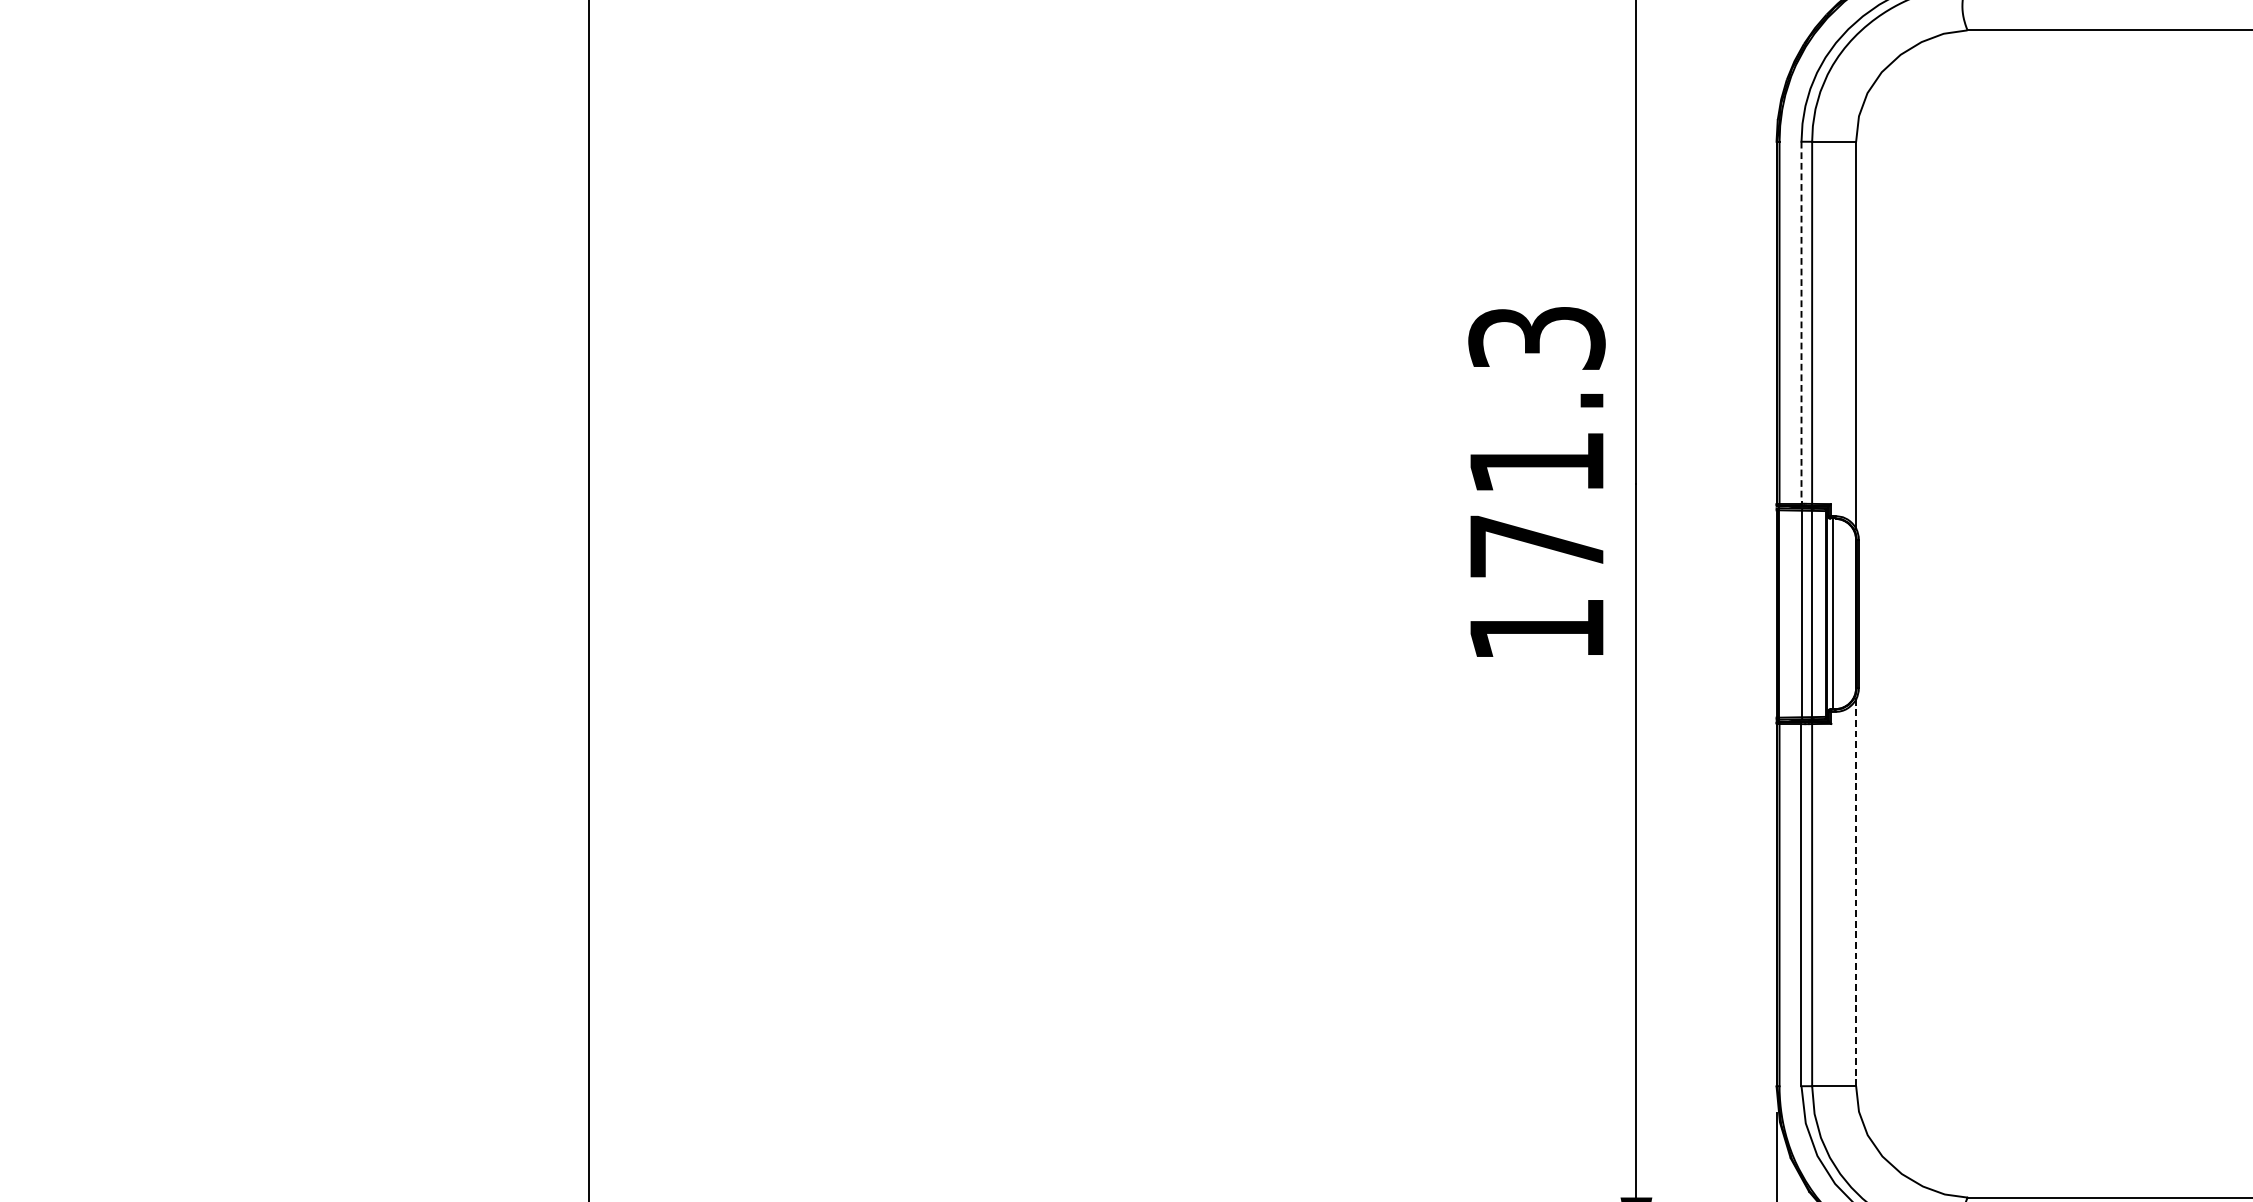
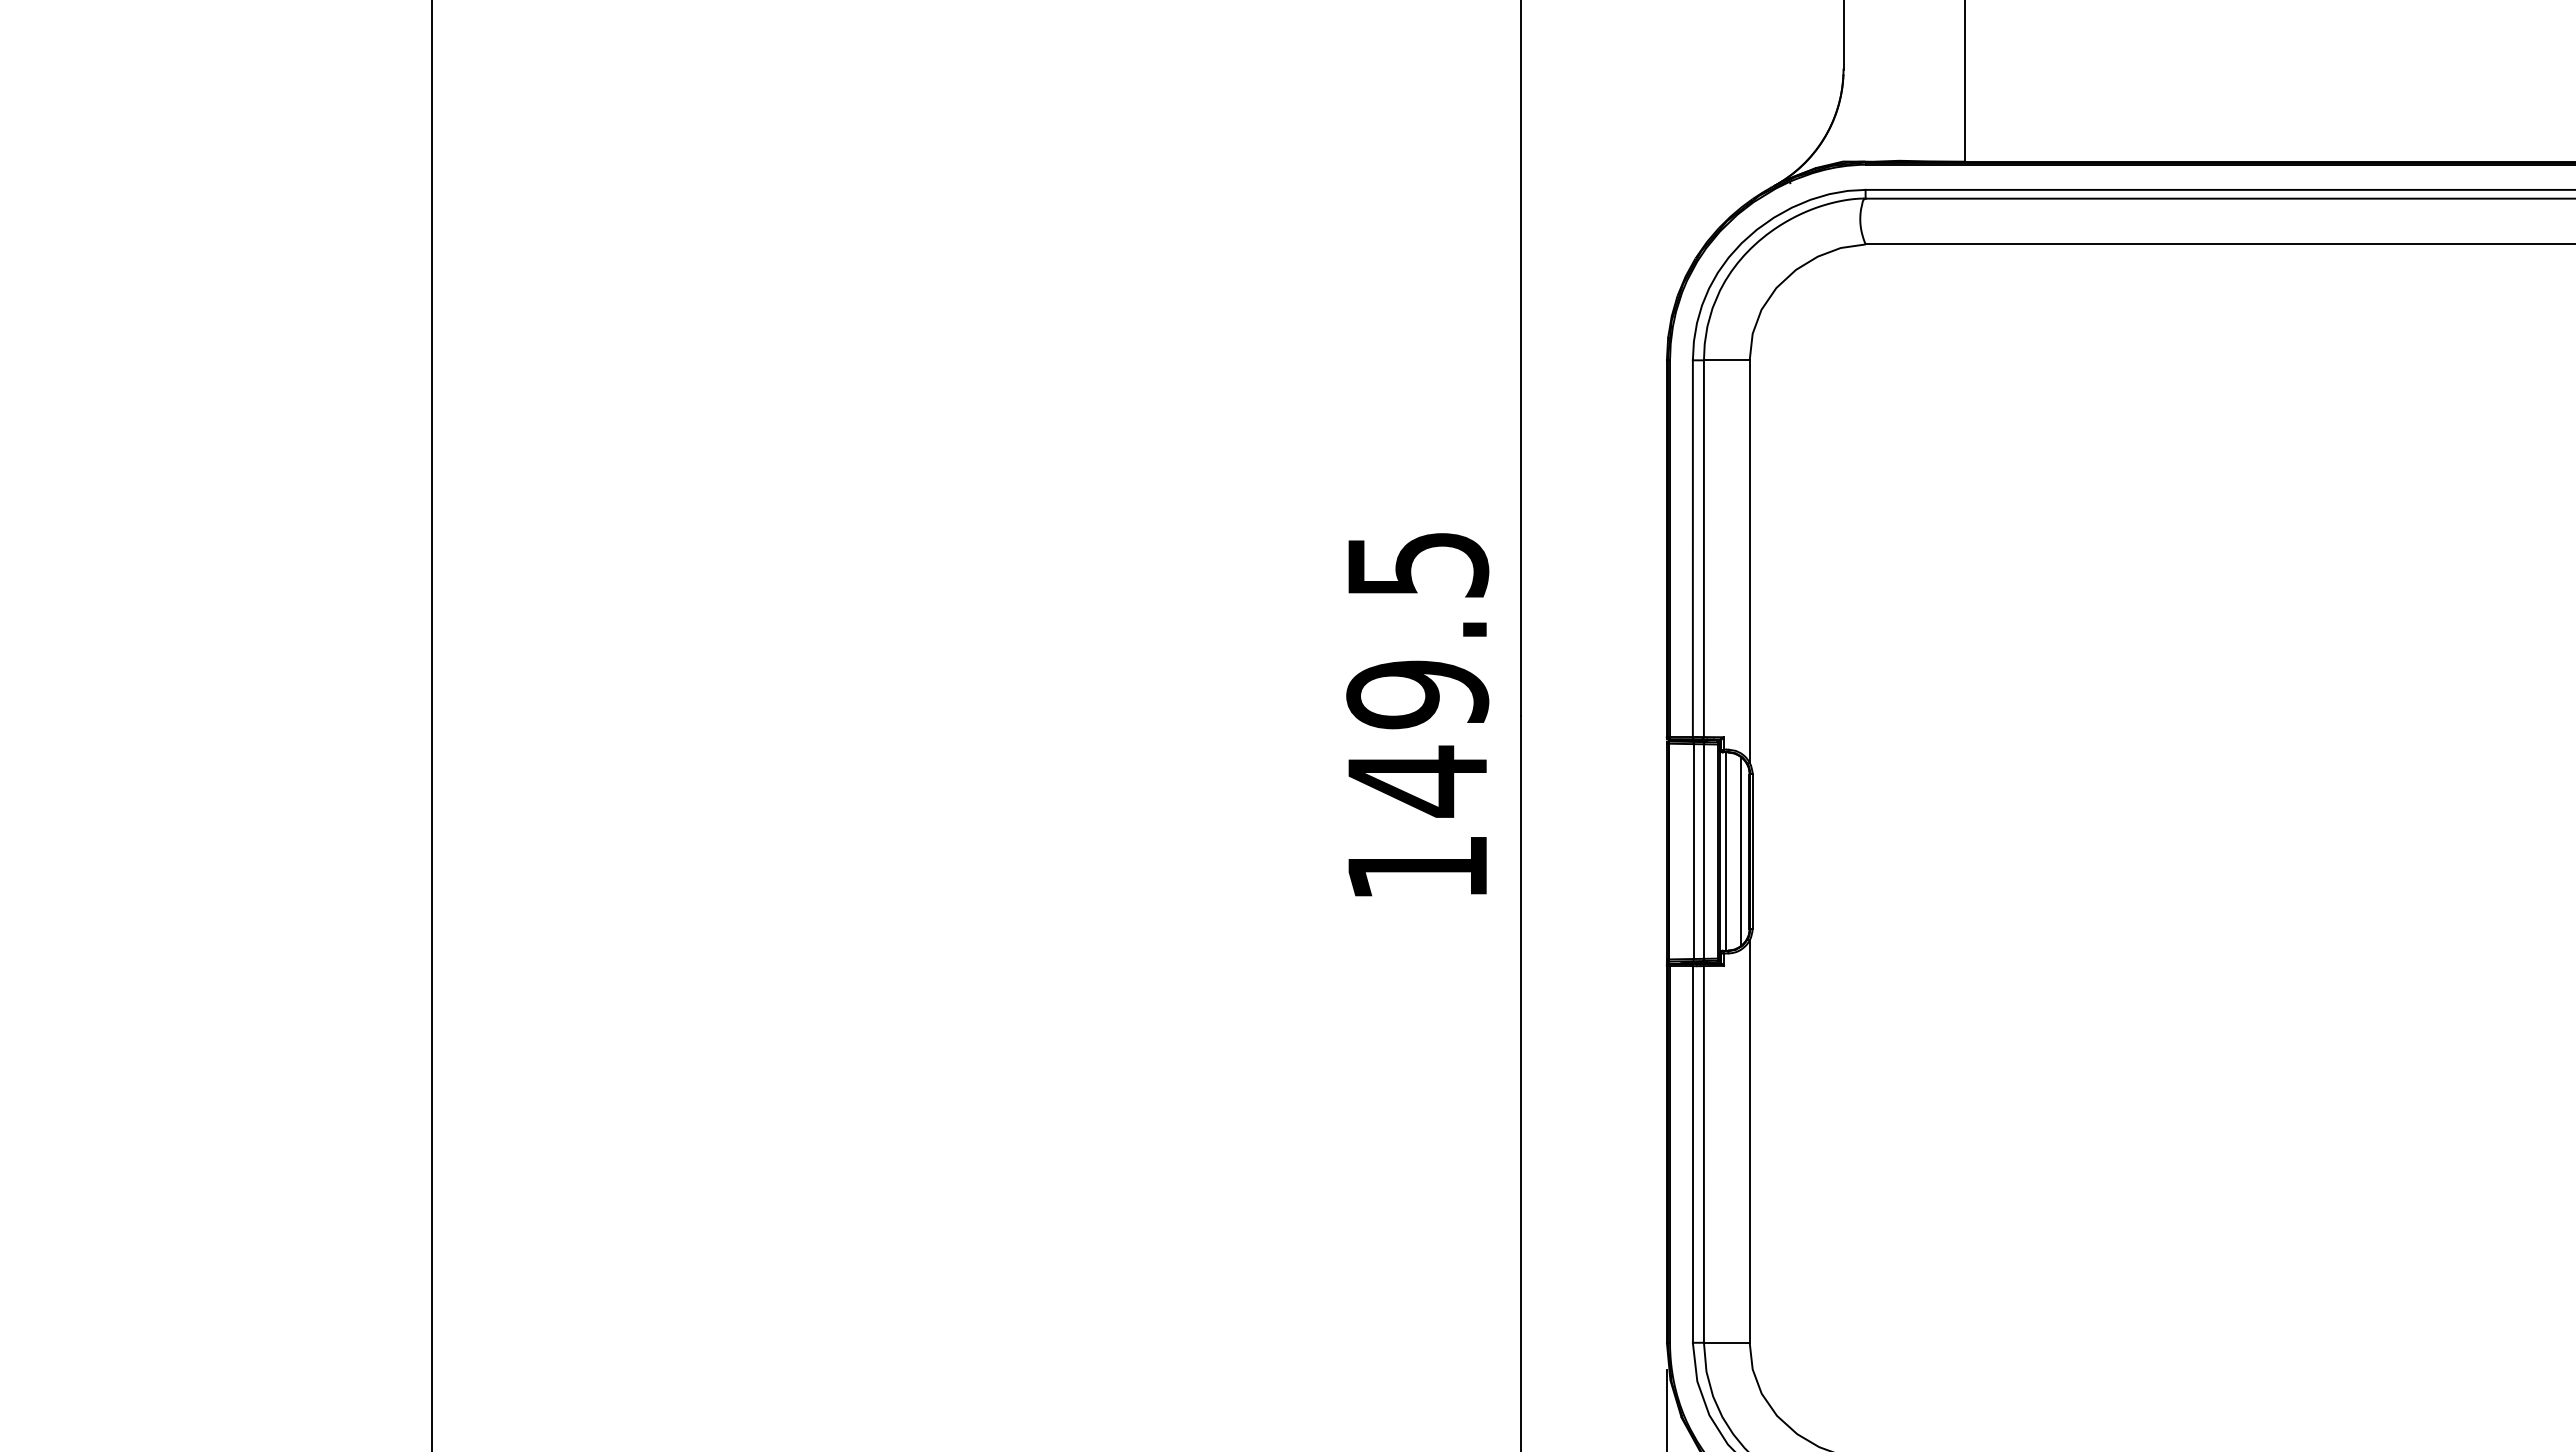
line: (1801, 323) -> (1692, 549), dashed -> solid
text: (1536, 443) -> (1417, 674), 171.3 -> 149.5
line: (1847, 613) -> (1740, 851), added
line: (1855, 892) -> (1749, 1141), dashed -> solid

